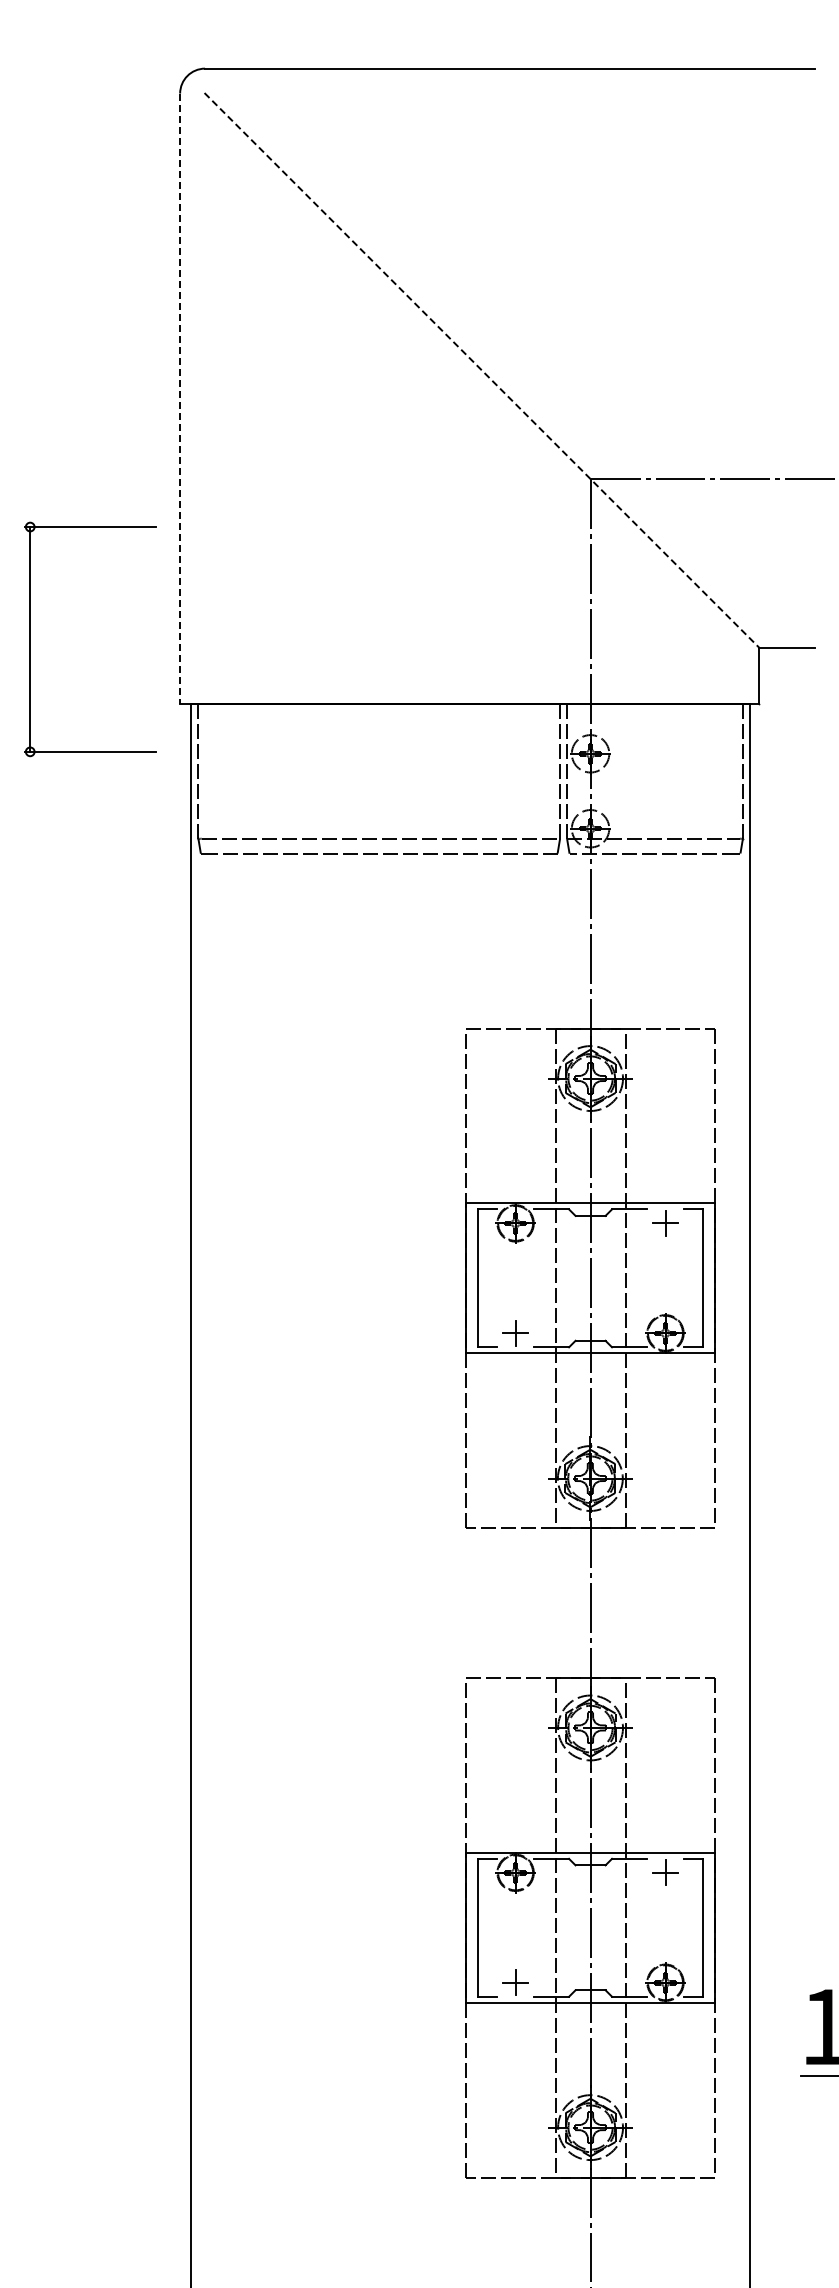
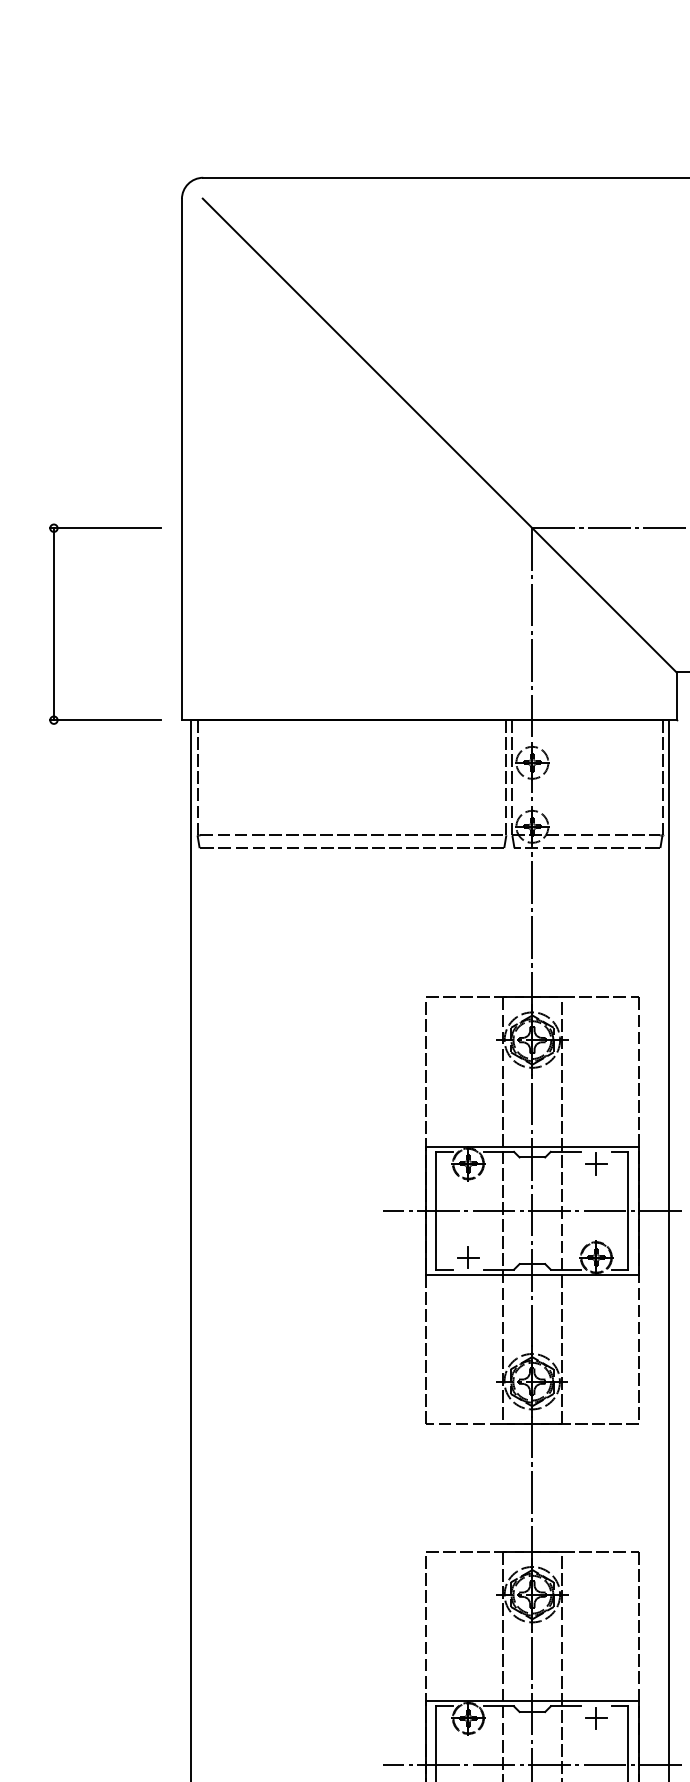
line: (482, 370) -> (440, 435), dashed -> solid
line: (180, 399) -> (182, 460), dashed -> solid
part: (30, 639) -> (54, 624), moved
line: (590, 1278) -> (532, 1210), added
line: (590, 1927) -> (532, 1765), added

